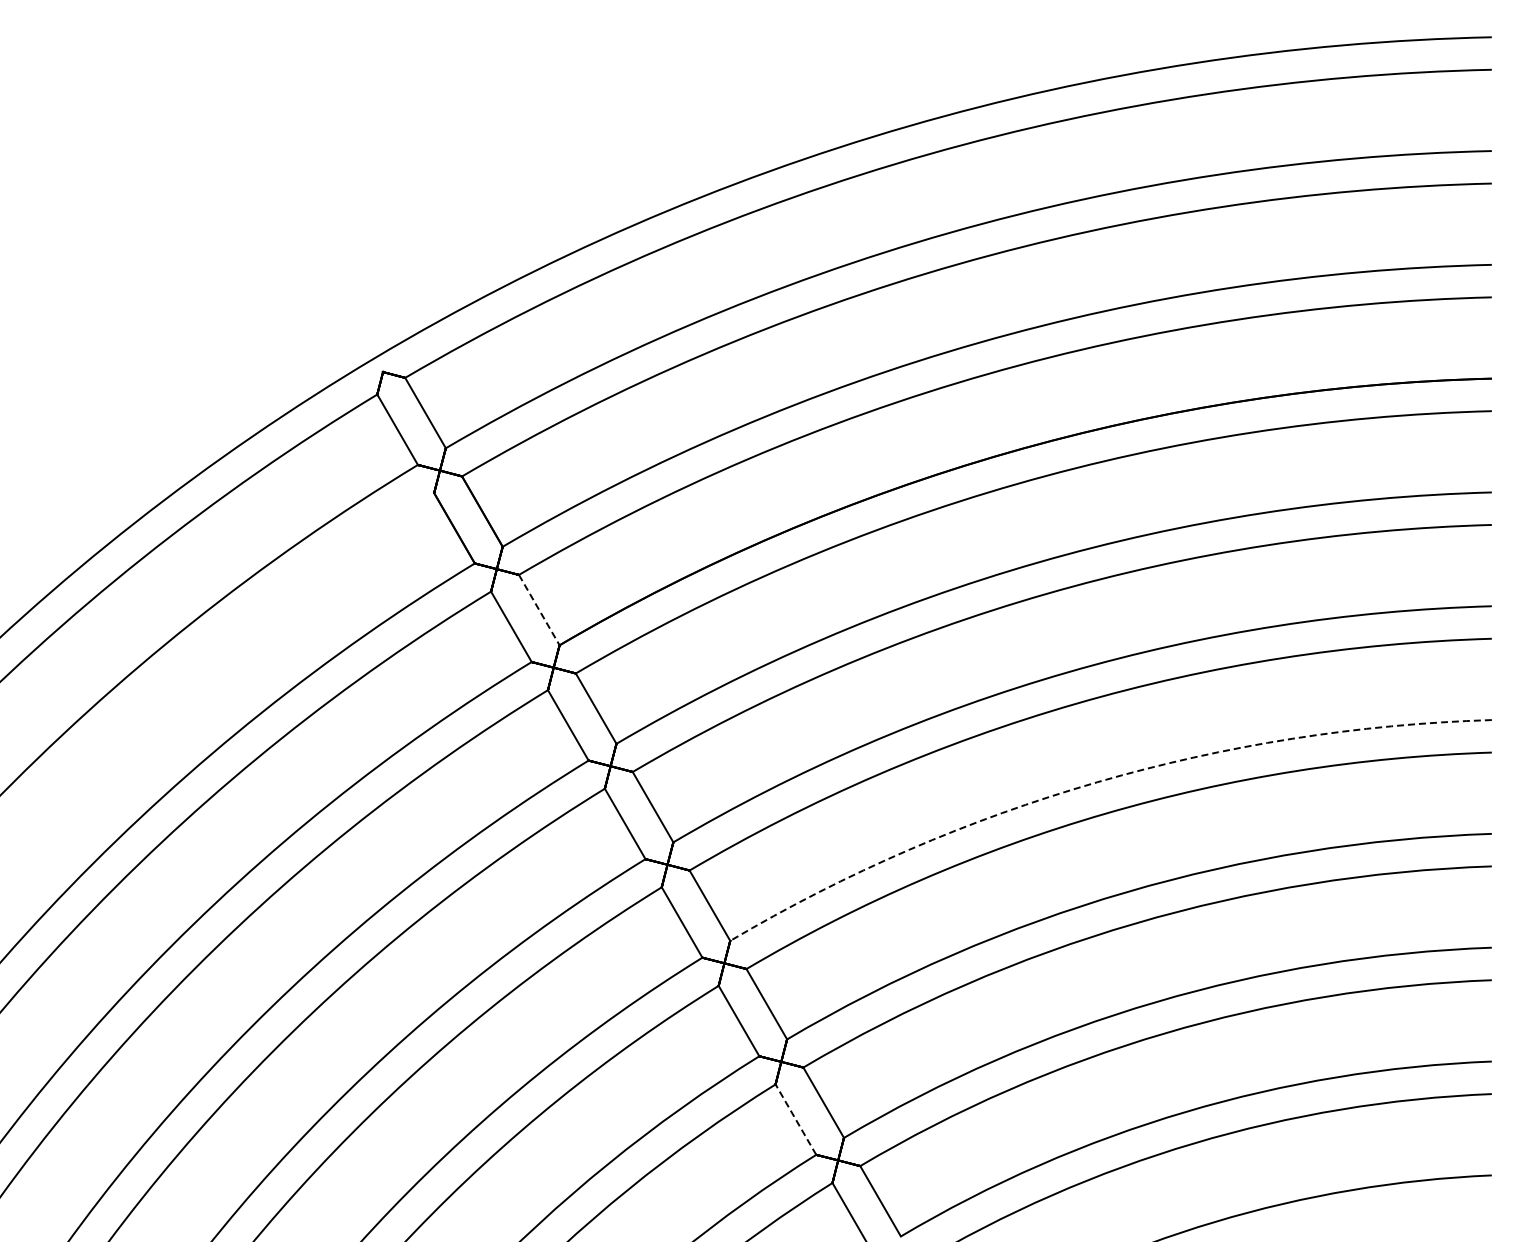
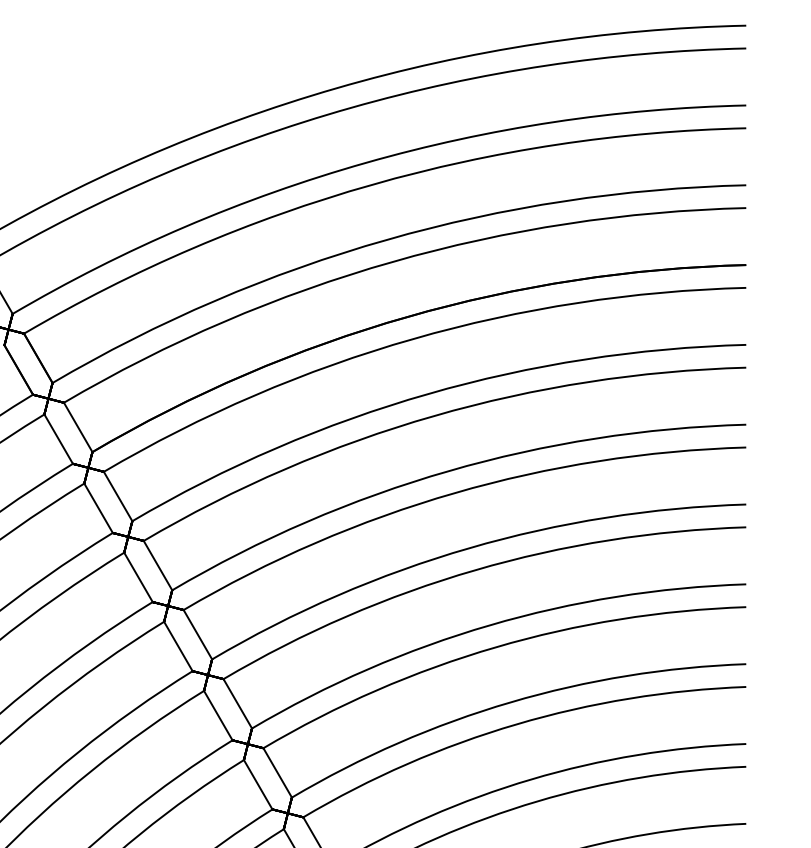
line: (539, 610) -> (78, 427), dashed -> solid
arc: (1097, 782) -> (469, 548), dashed -> solid
line: (795, 1119) -> (257, 784), dashed -> solid

